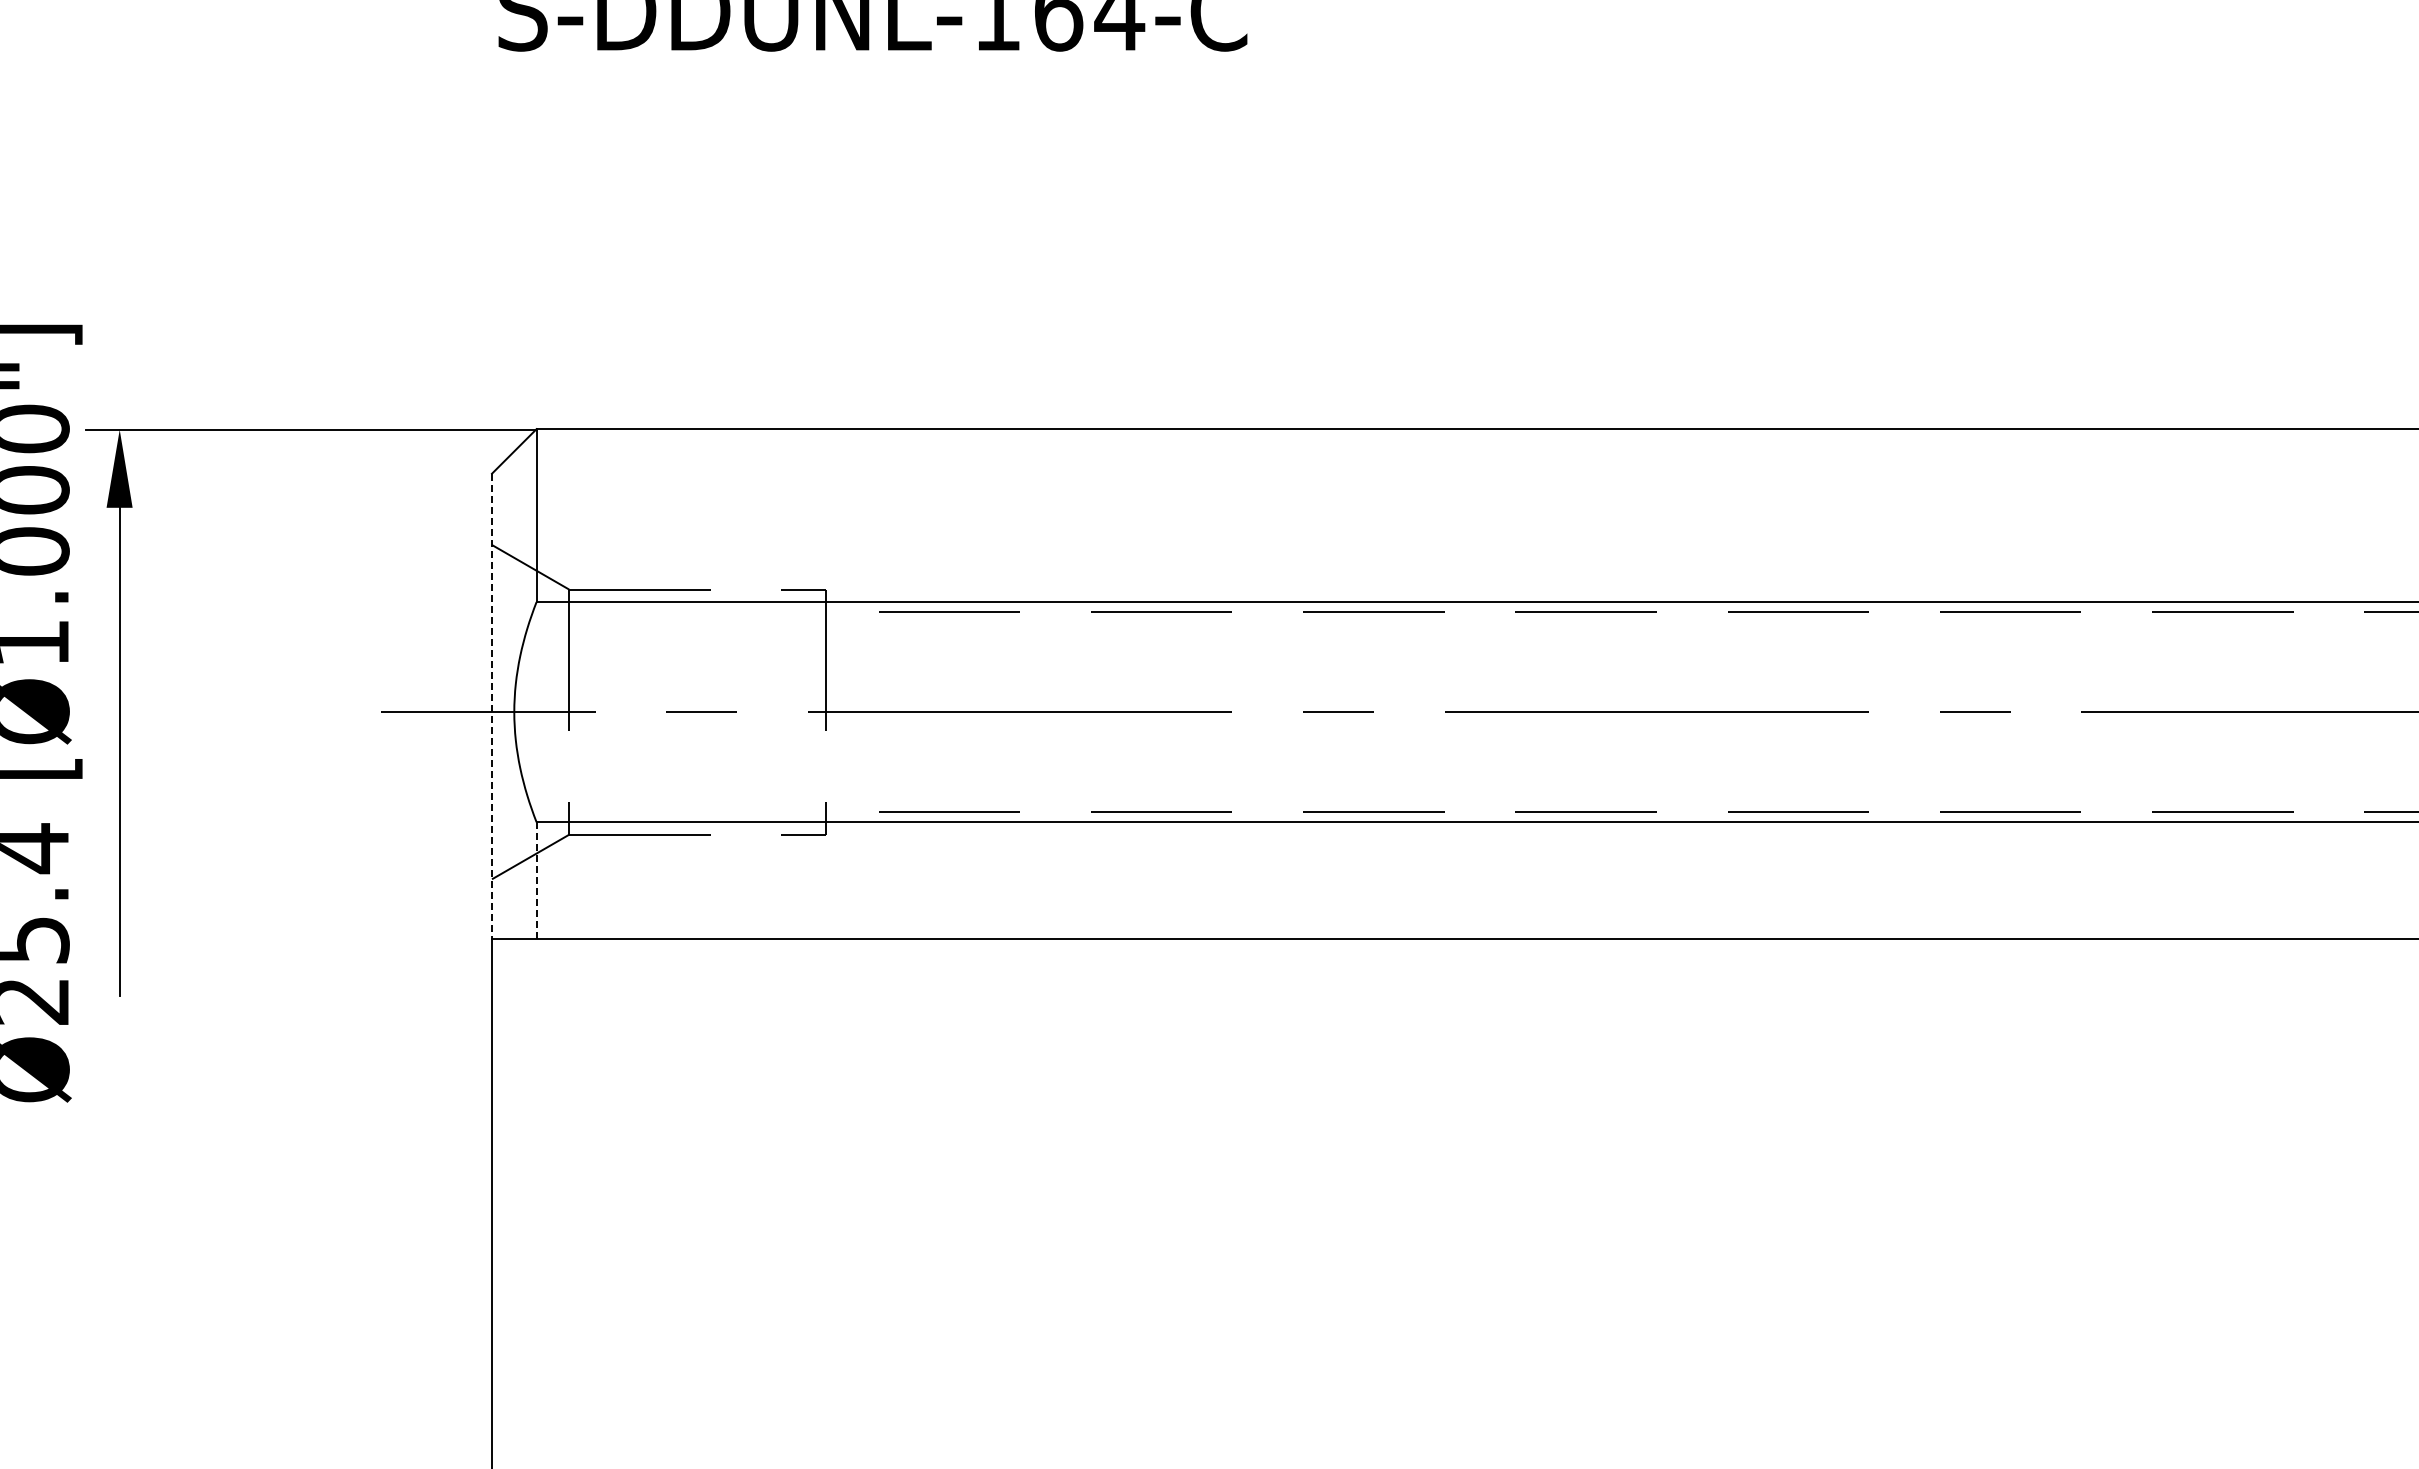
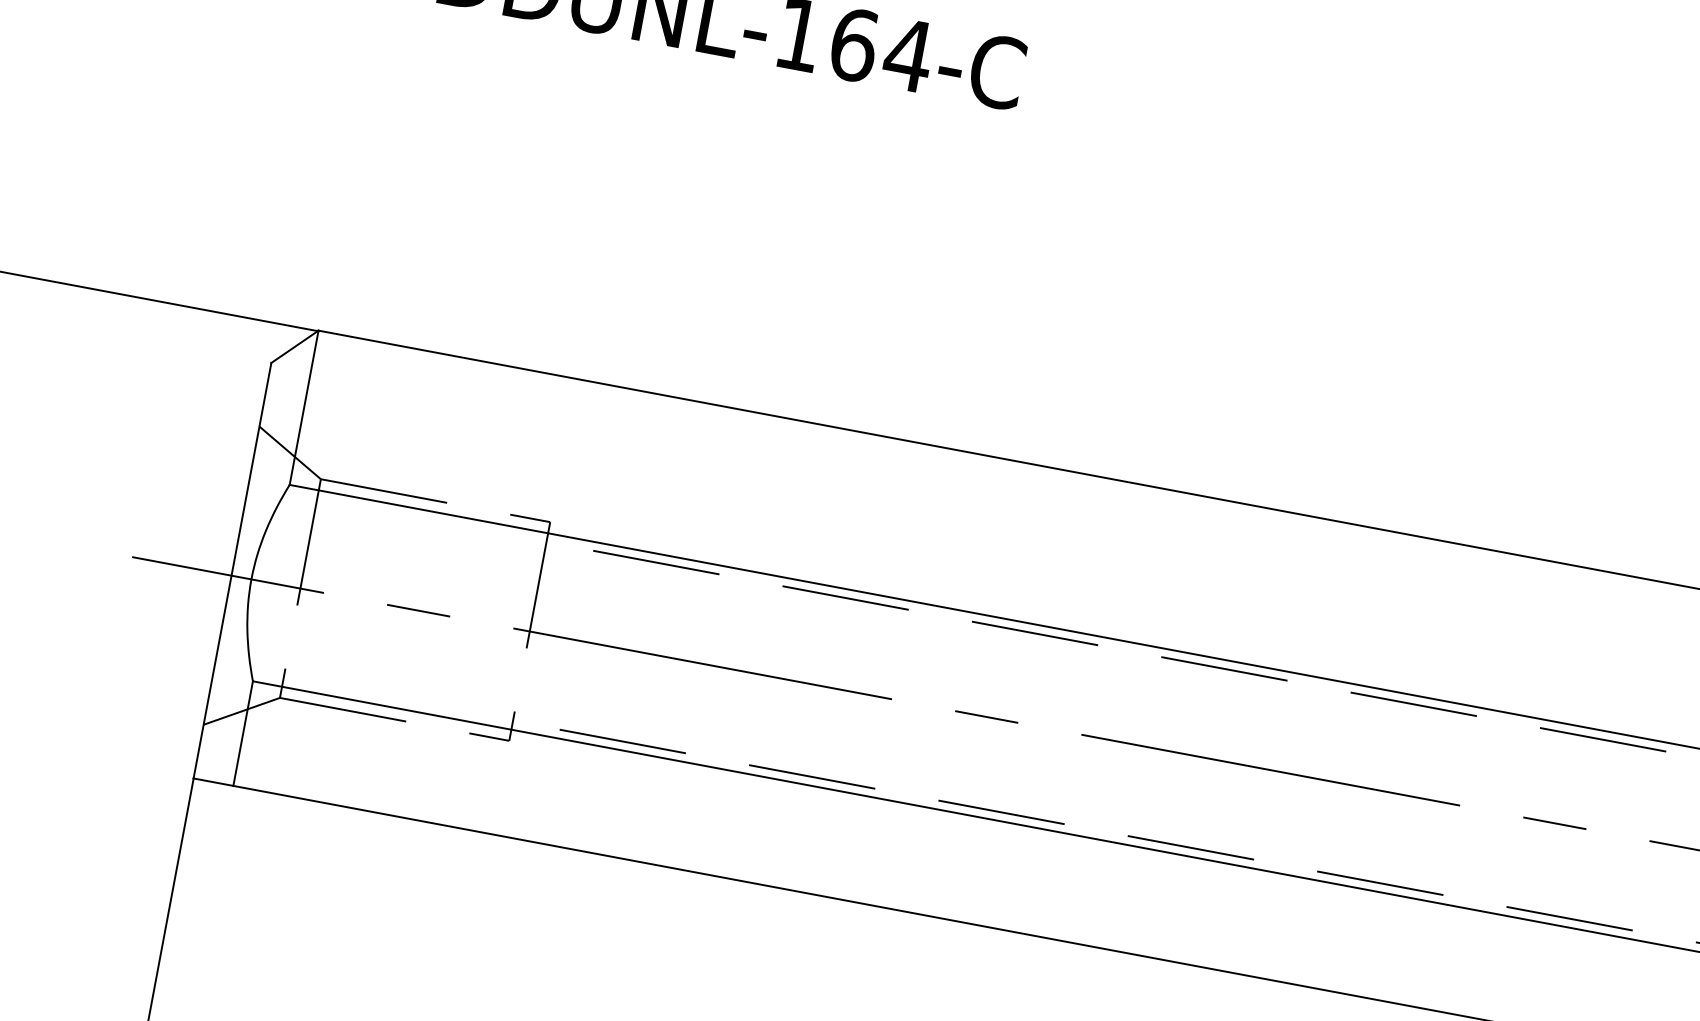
line: (492, 706) -> (232, 570), dashed -> solid
line: (536, 880) -> (243, 733), dashed -> solid

